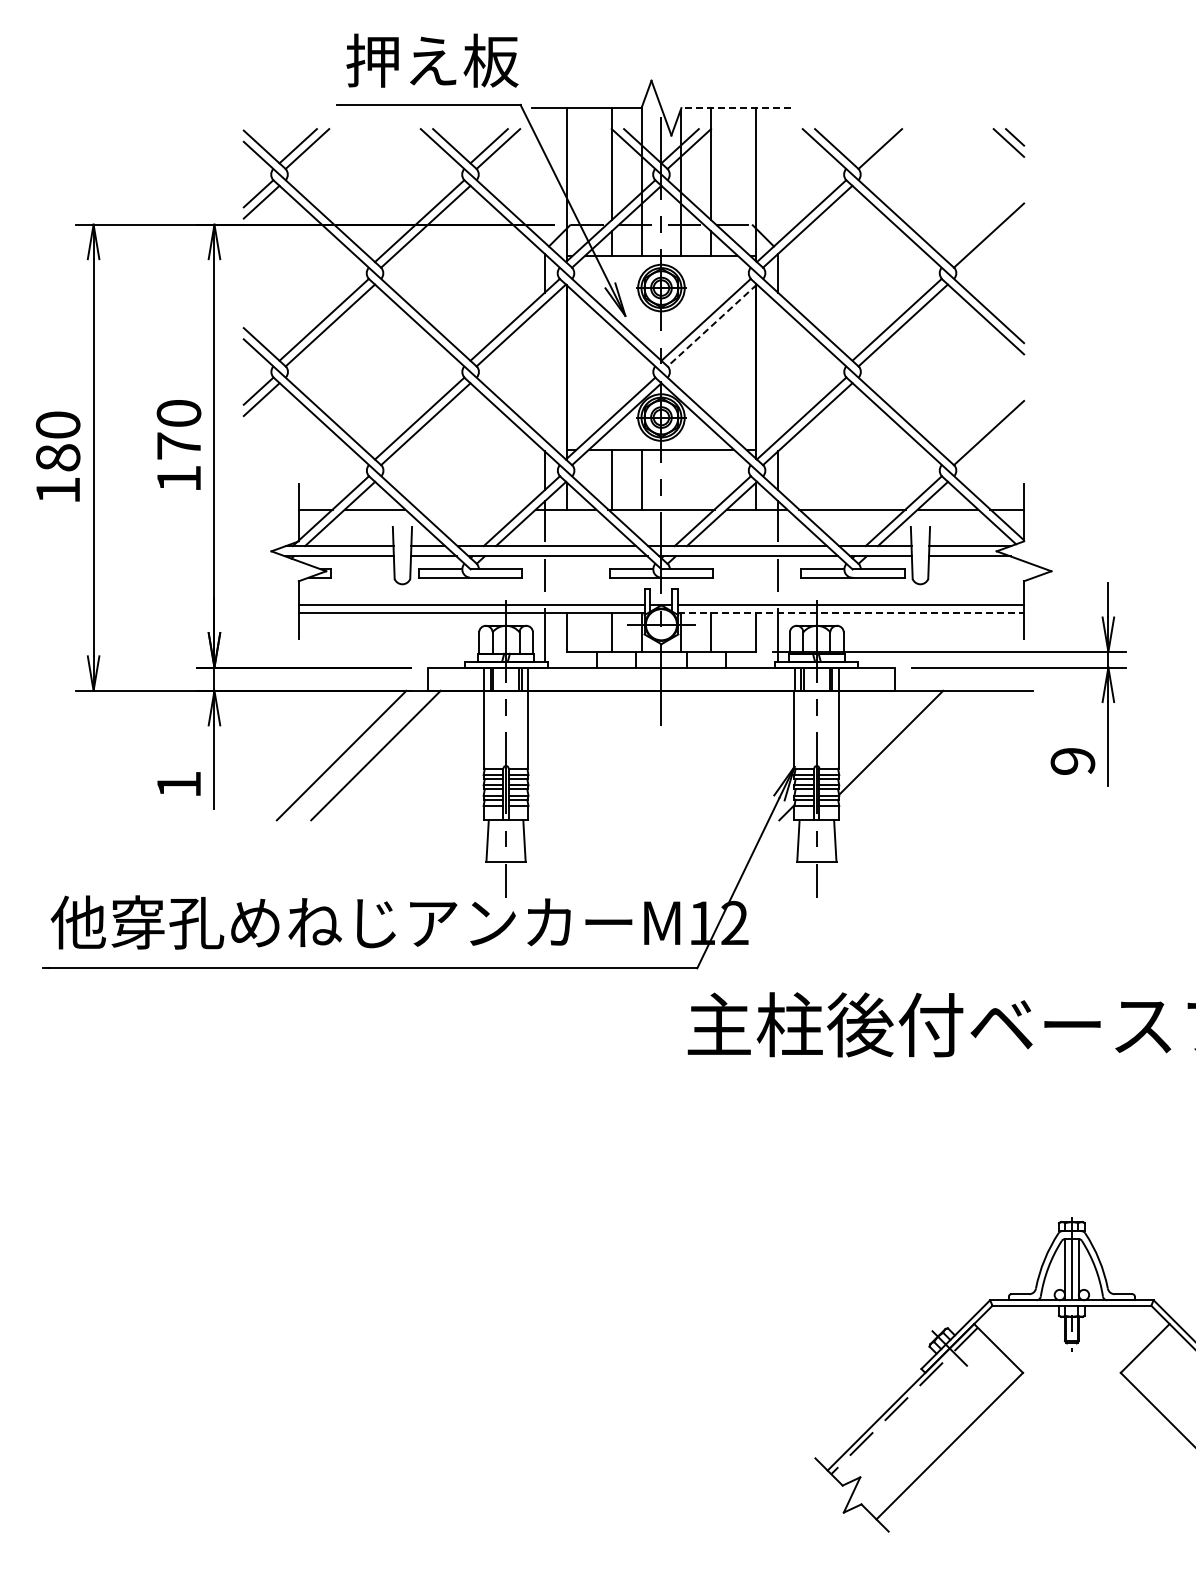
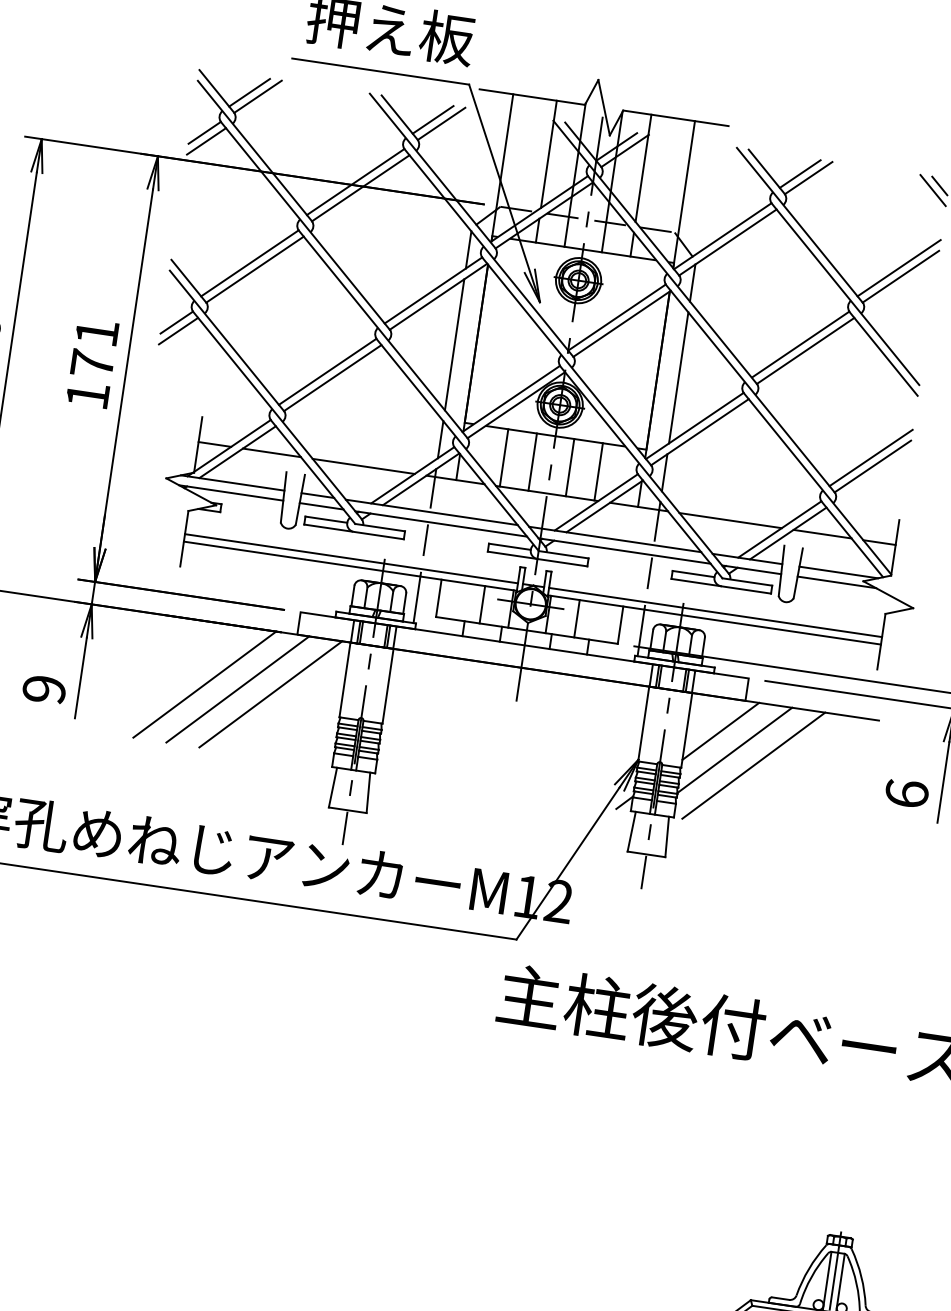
line: (736, 108) -> (676, 118), dashed -> solid
line: (870, 146) -> (799, 174), added
line: (985, 227) -> (898, 268), added
line: (712, 325) -> (622, 323), dashed -> solid
line: (544, 371) -> (454, 344), added
line: (778, 371) -> (679, 377), added
text: (178, 413) -> (96, 332), 170 -> 171
line: (985, 424) -> (870, 457), added
line: (680, 479) -> (569, 467), added
line: (710, 479) -> (598, 471), added
line: (470, 509) -> (363, 466), added
line: (851, 613) -> (715, 620), dashed -> solid
line: (873, 725) -> (720, 731), added
line: (410, 755) -> (271, 694), added
line: (912, 755) -> (753, 765), added
text: (1072, 760) -> (906, 793), 9 -> 6
text: (178, 784) -> (43, 689), 1 -> 9

